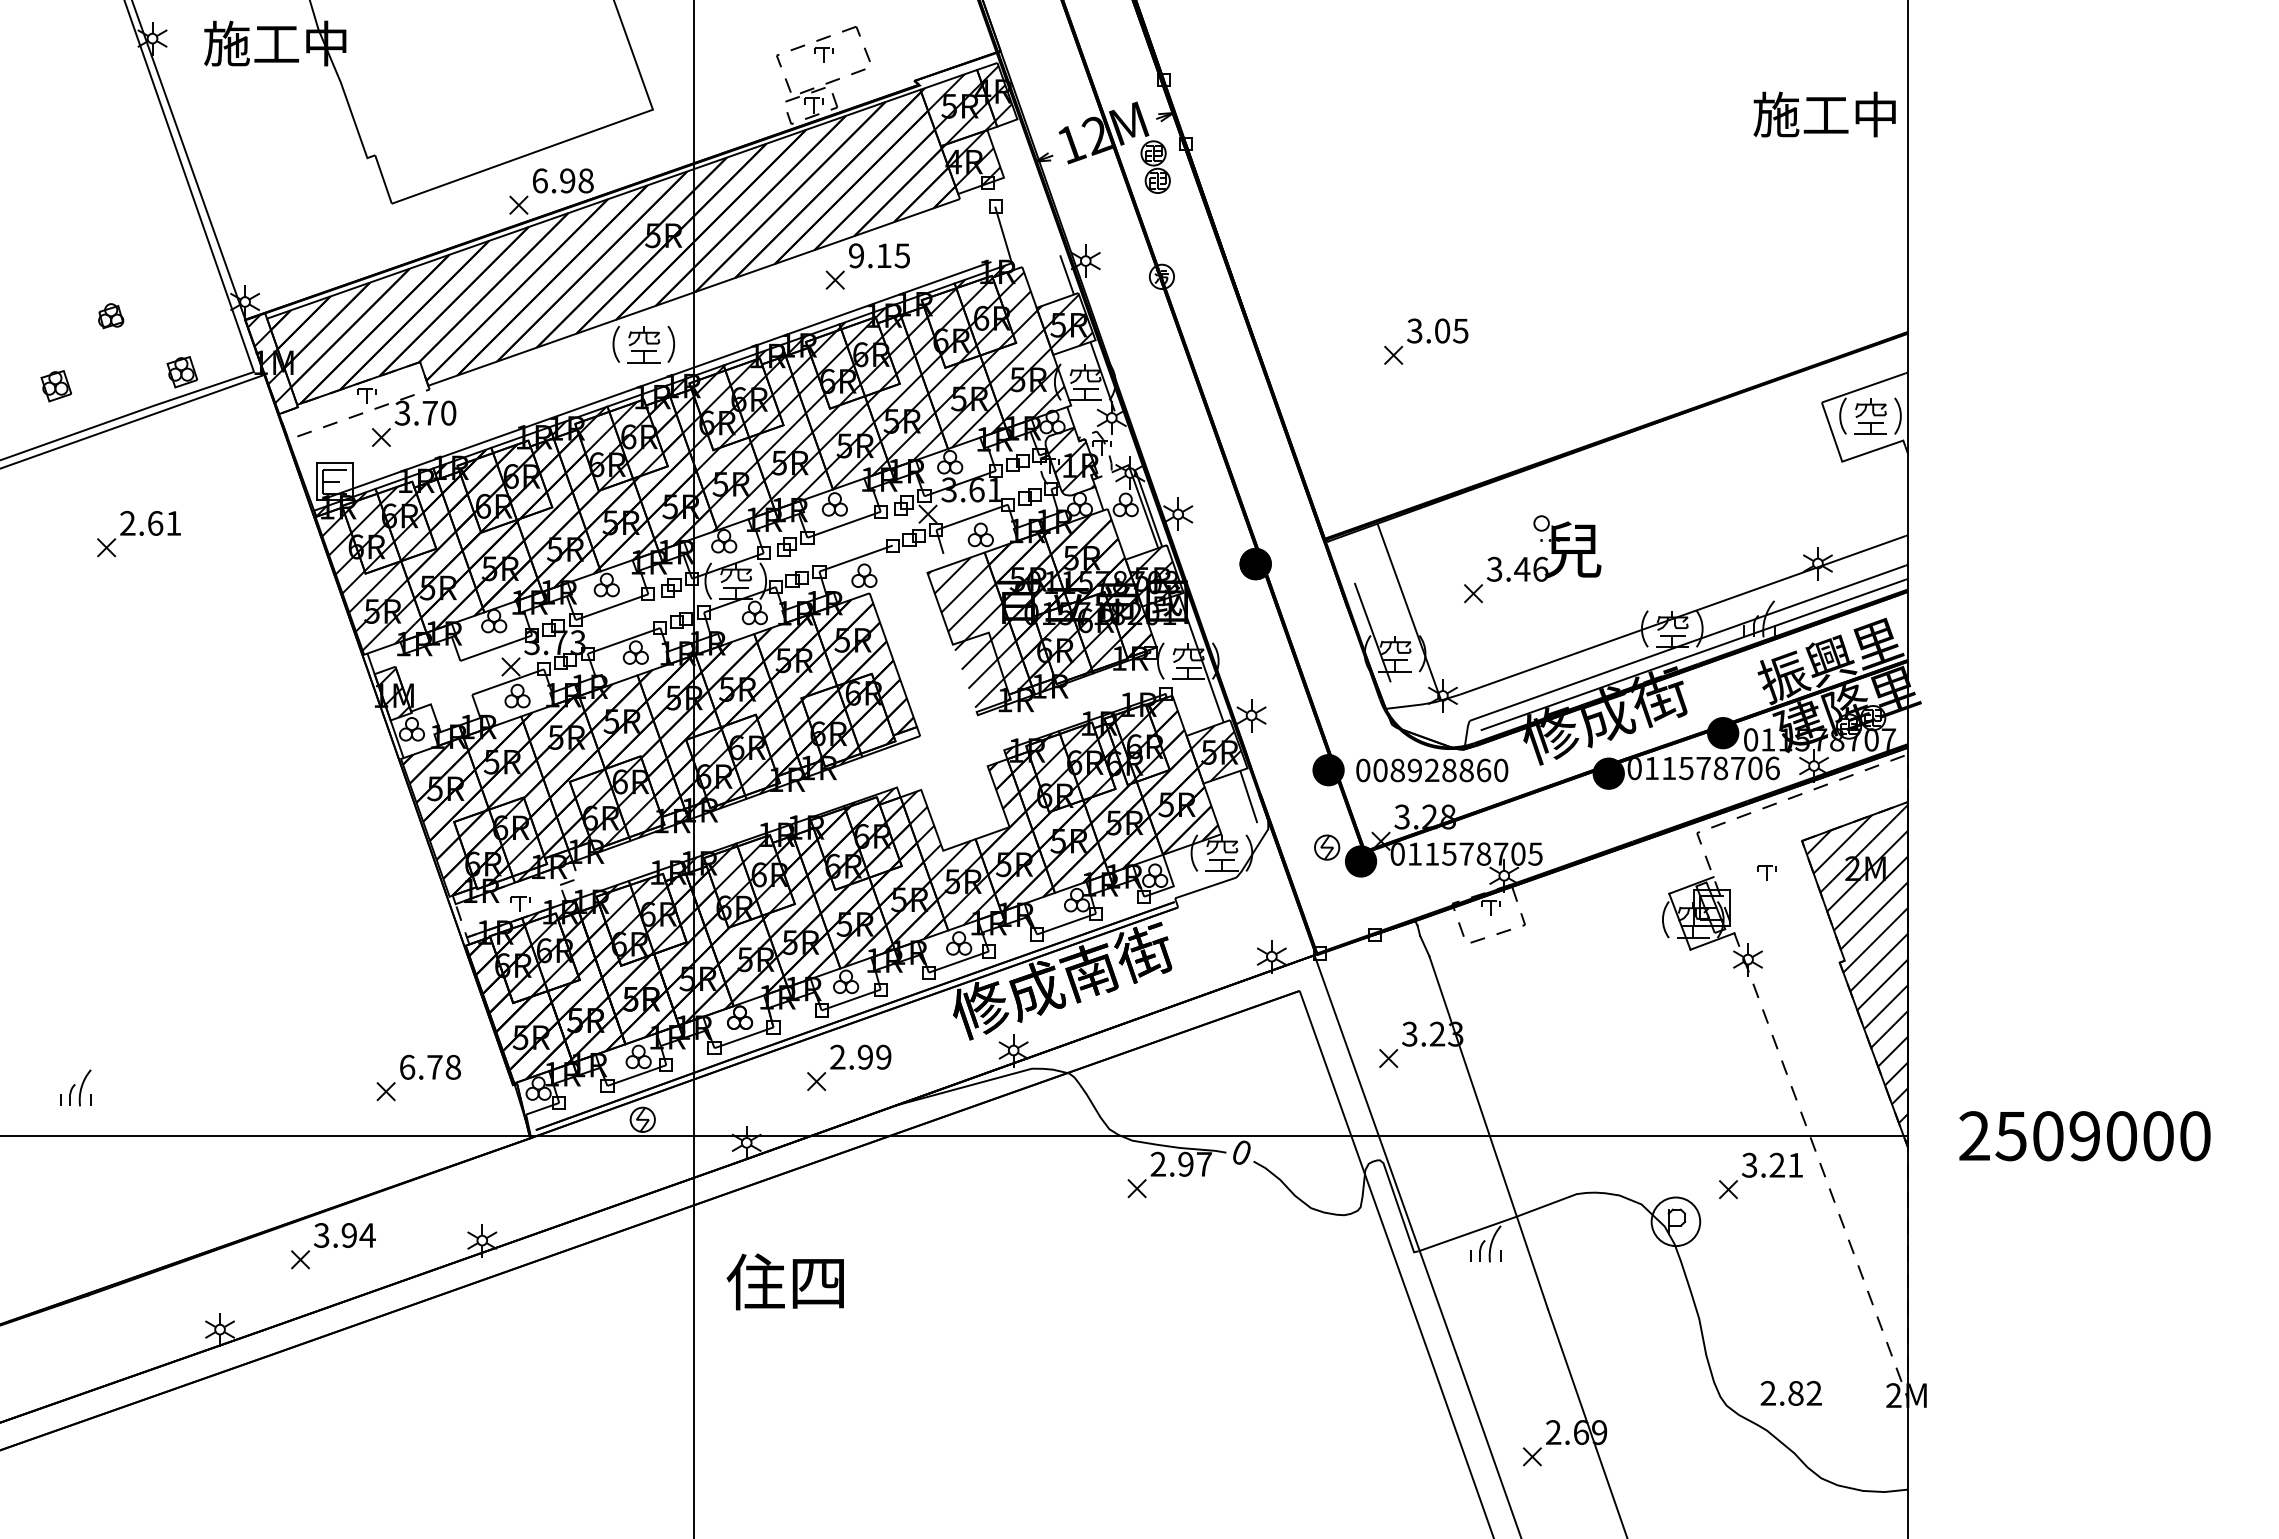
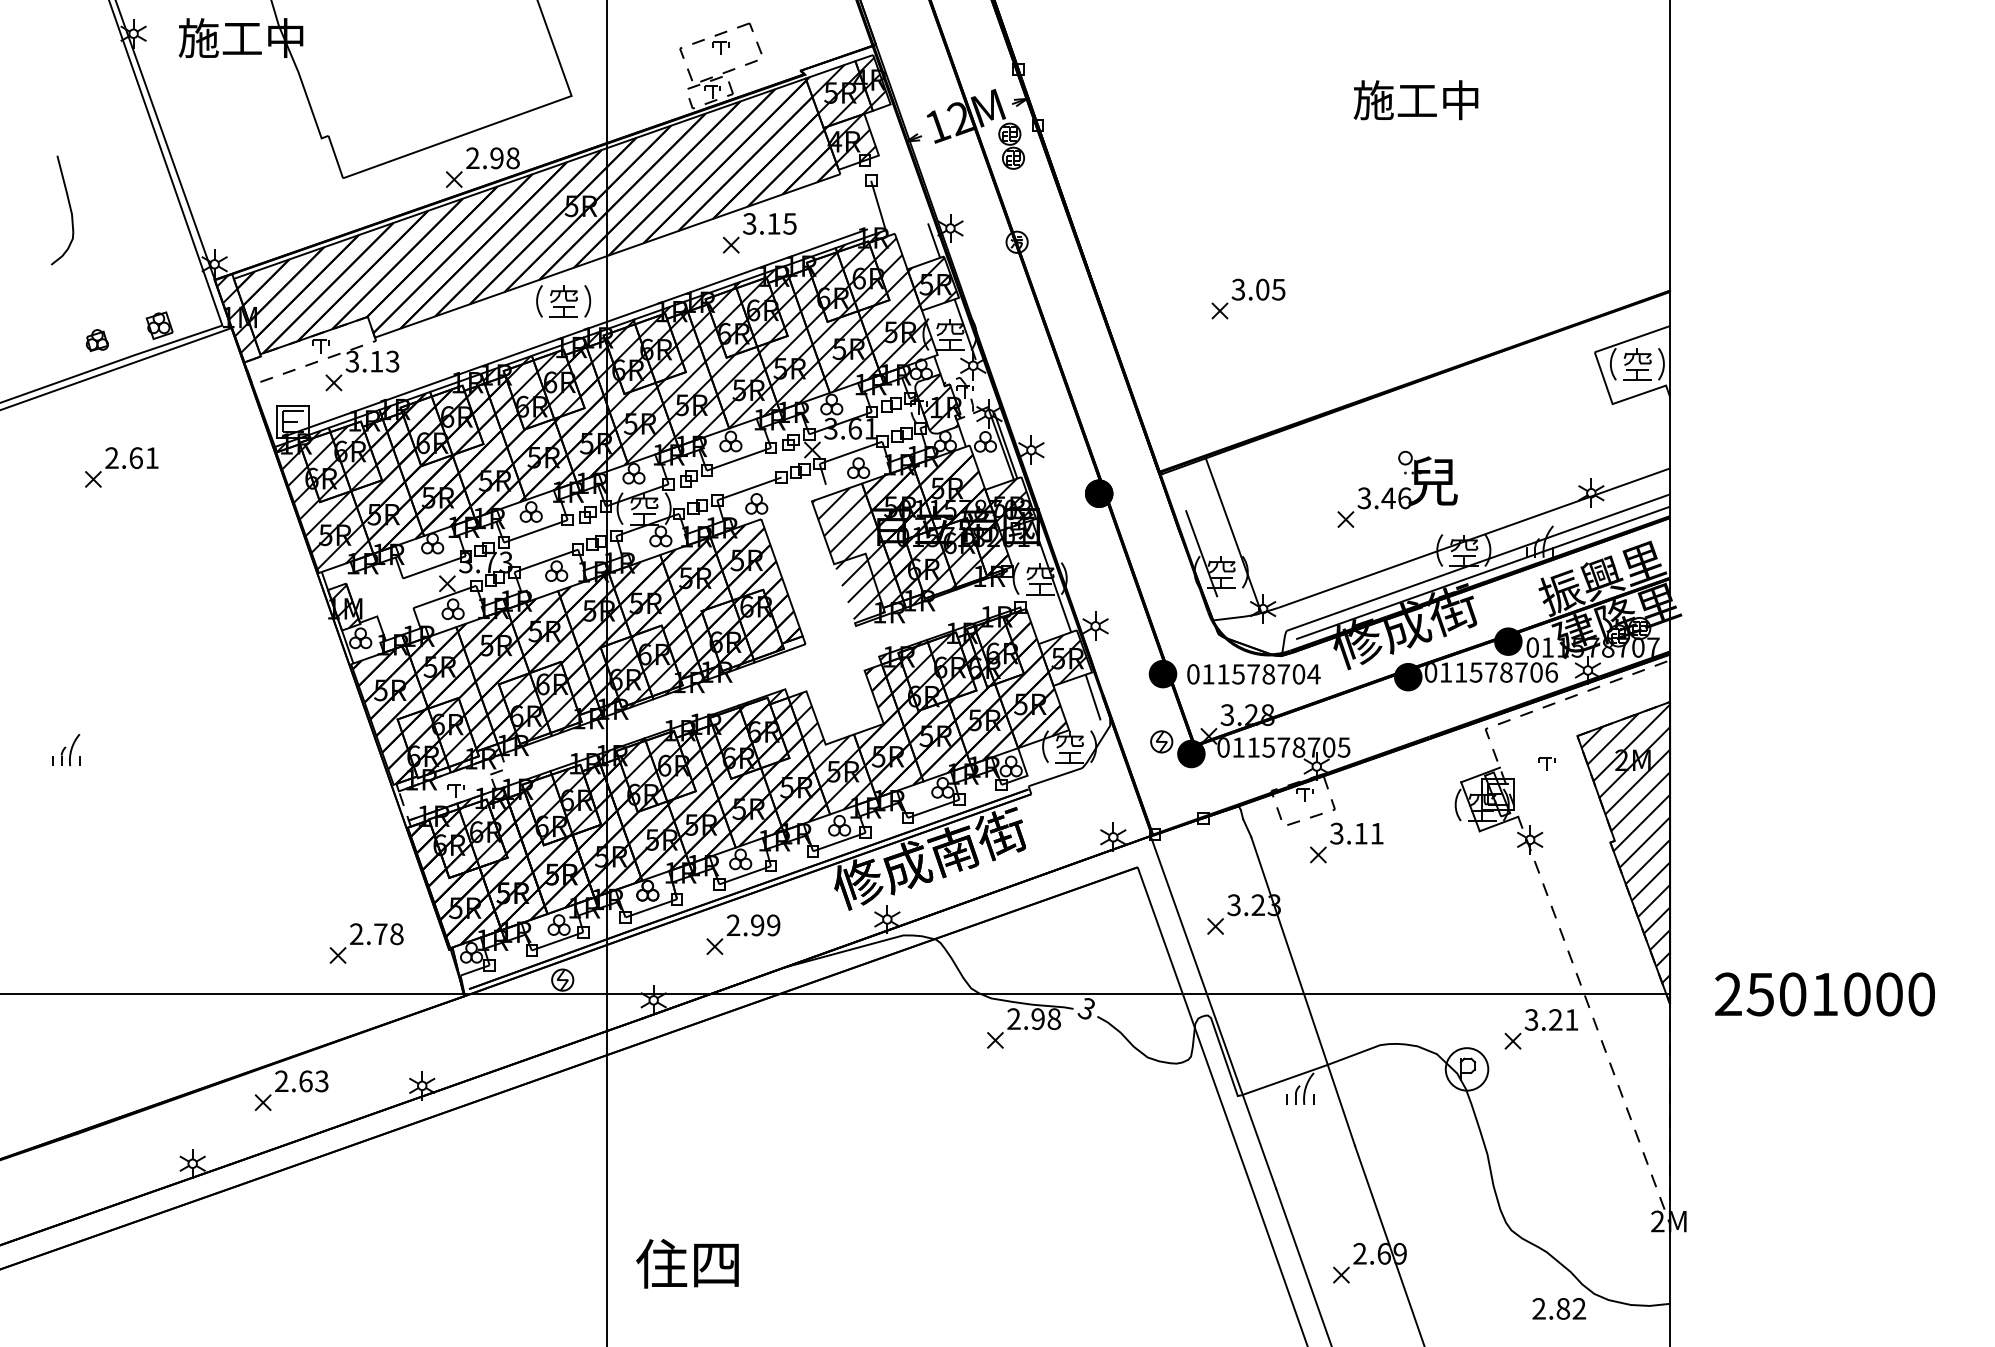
text: (1824, 114) -> (1415, 100), moved
text: (539, 180) -> (472, 157), 6.98 -> 2.98
curve: (79, 239) -> (69, 209), added
text: (855, 255) -> (748, 223), 9.15 -> 3.15
part: (111, 316) -> (97, 340), moved
part: (56, 386) -> (49, 338), removed
text: (439, 412) -> (384, 361), 3.70 -> 3.13
part: (1532, 559) -> (1397, 489), moved
text: (1440, 770) -> (1260, 674), 008928860 -> 011578704
part: (1538, 963) -> (1346, 843), added
text: (407, 1066) -> (356, 933), 6.78 -> 2.78
part: (75, 1087) -> (66, 749), moved
text: (2084, 1136) -> (1824, 994), 2509000 -> 2501000
text: (1240, 1152) -> (1085, 1008), 0 -> 3
text: (1204, 1163) -> (1054, 1018), 2.97 -> 2.98
text: (344, 1235) -> (301, 1081), 3.94 -> 2.63
text: (784, 1281) -> (686, 1263), moved
text: (1790, 1393) -> (1558, 1308), moved

